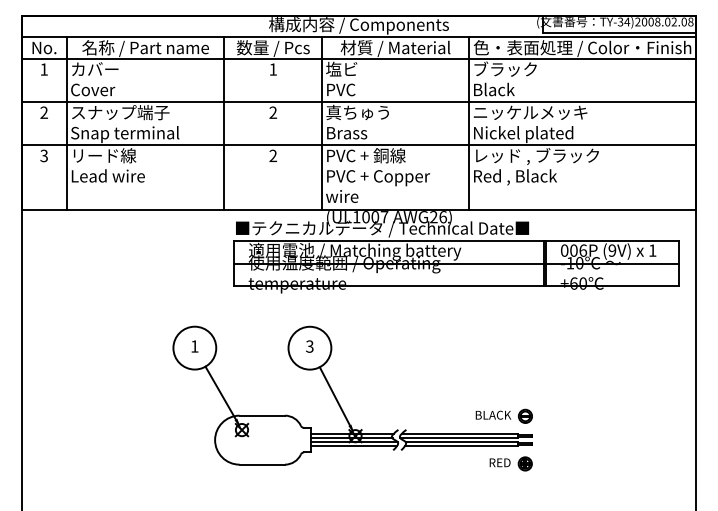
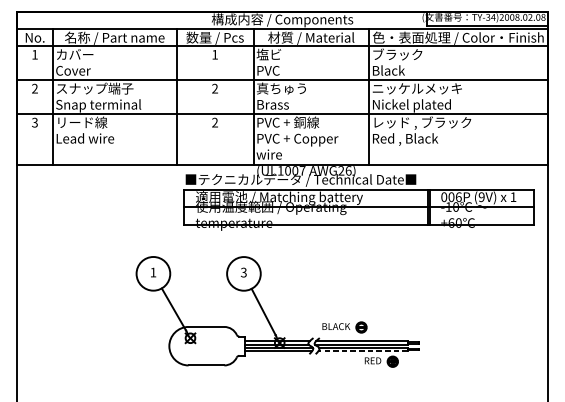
part: (503, 415) -> (344, 326), moved
line: (461, 446) -> (363, 351), solid -> dashed
part: (510, 463) -> (381, 361), moved

